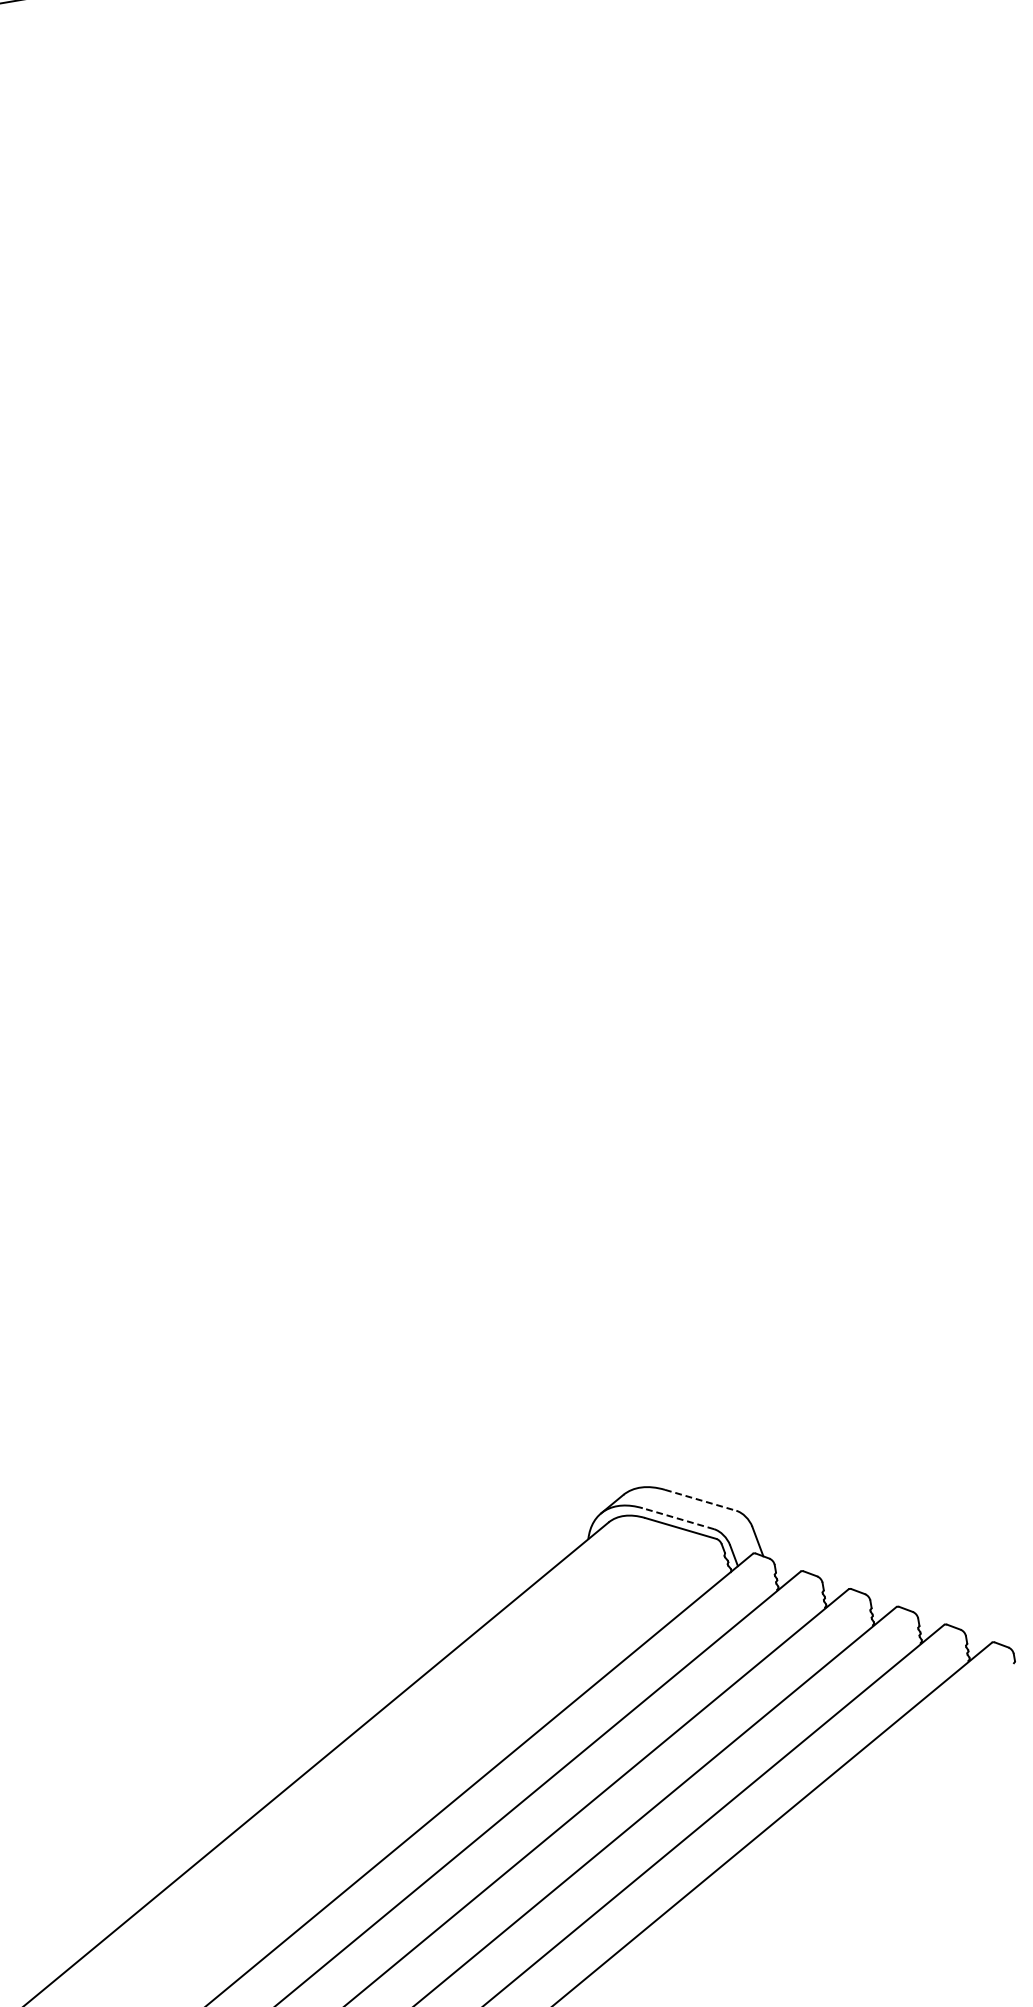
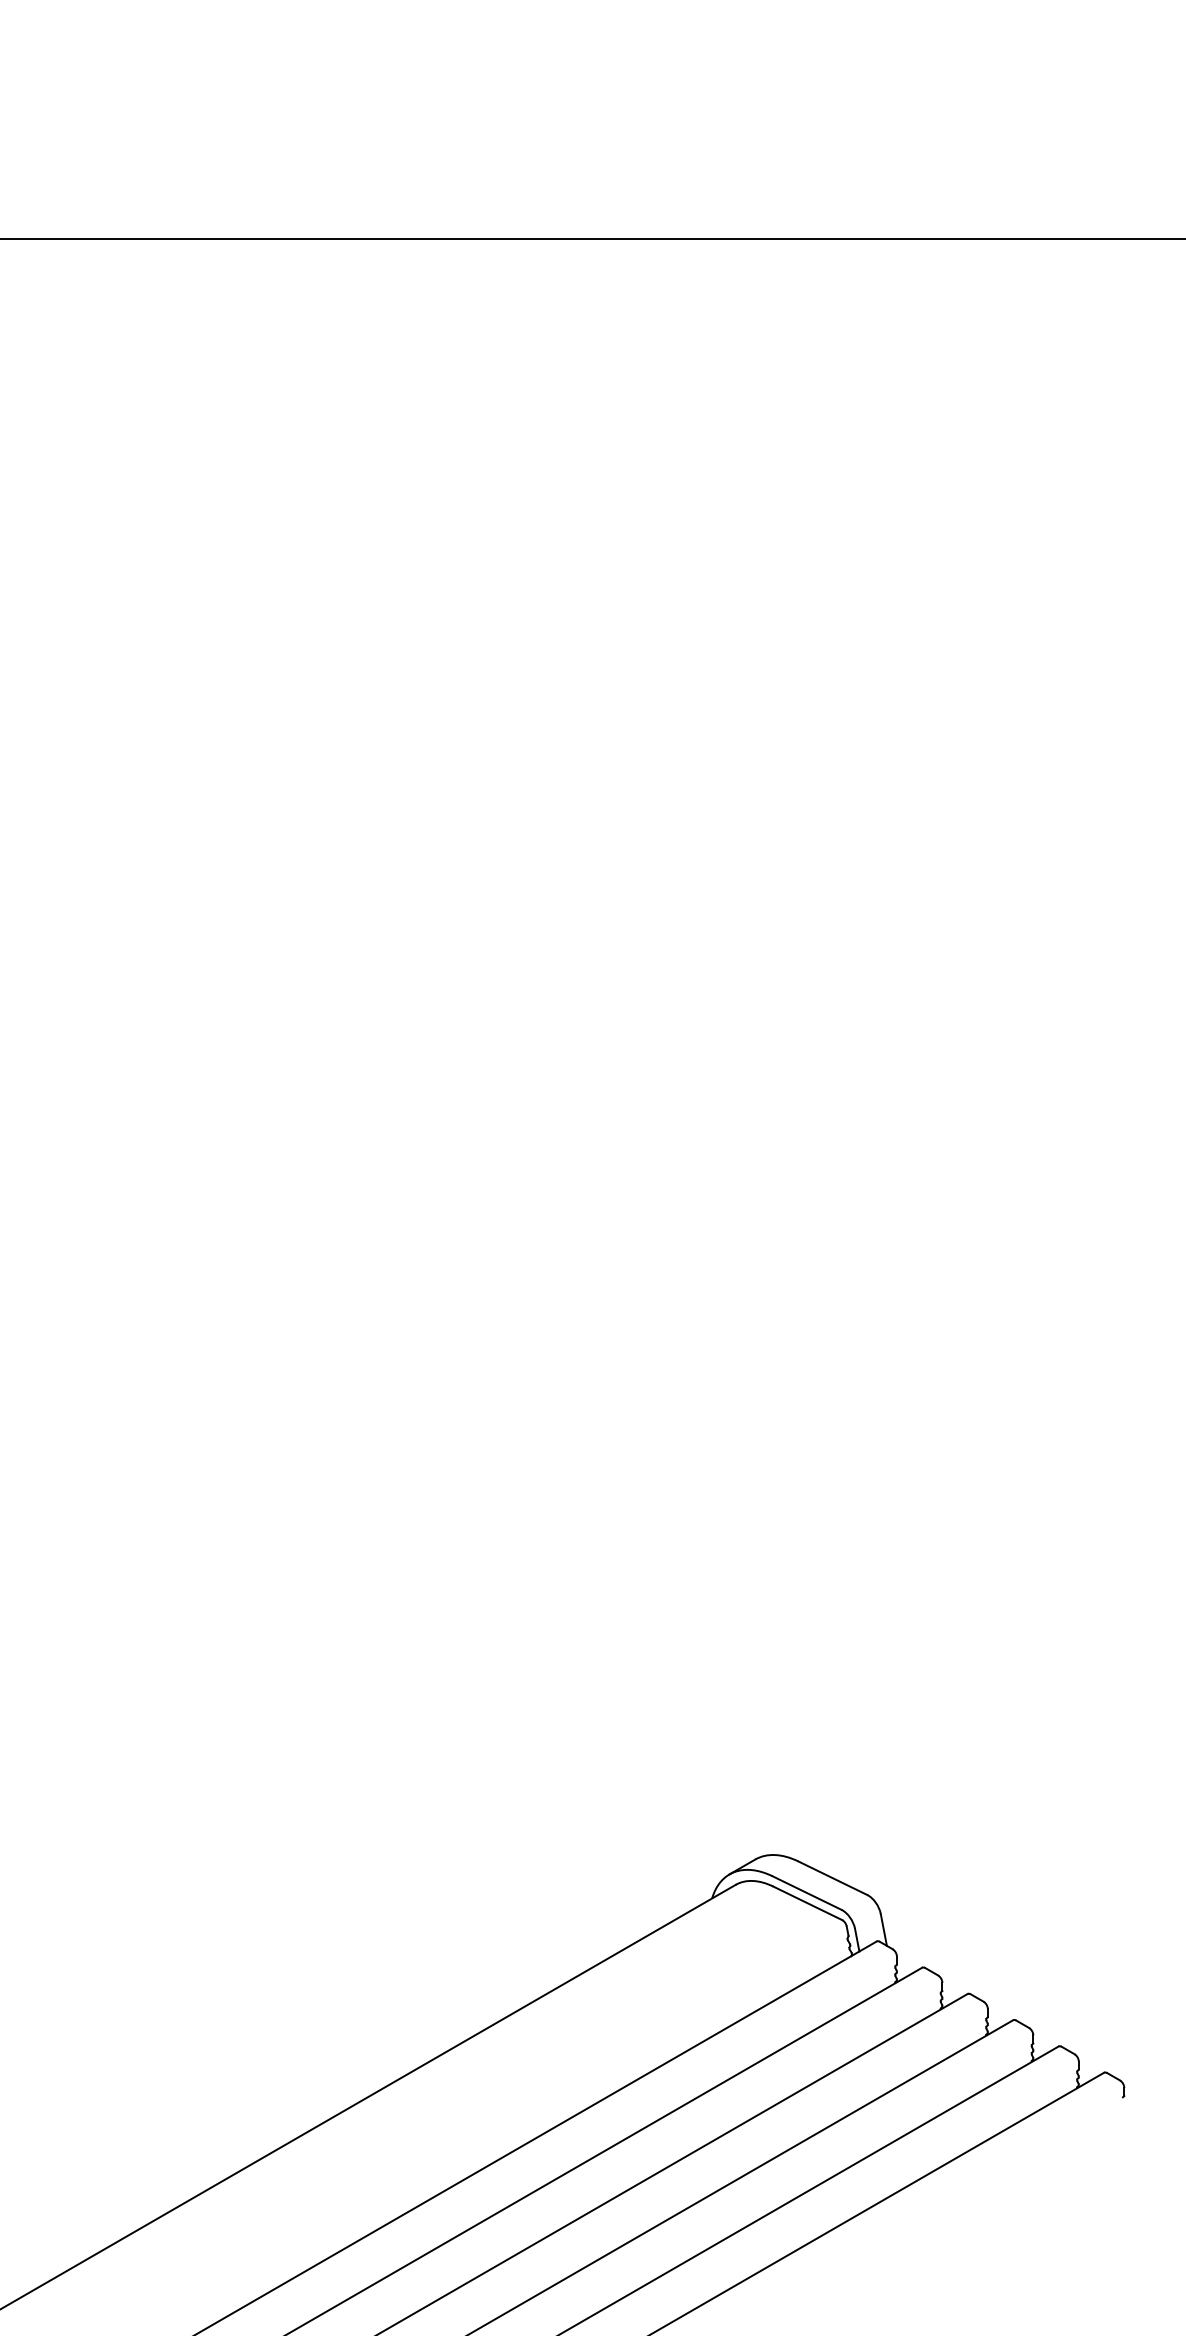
line: (701, 1500) -> (833, 1878), dashed -> solid
line: (677, 1518) -> (806, 1892), dashed -> solid

